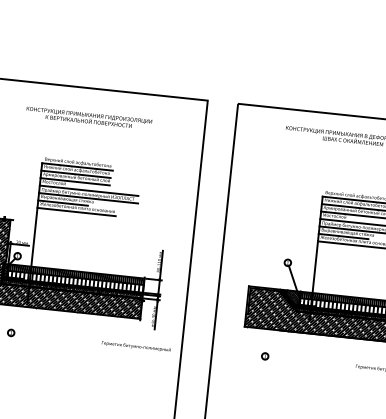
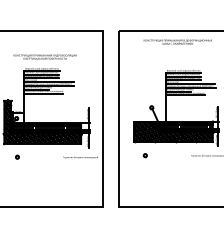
text: (88, 116) -> (44, 56), moved

